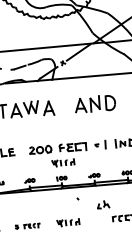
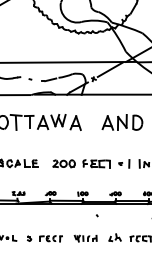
part: (63, 162) -> (85, 178), removed
part: (102, 204) -> (114, 237), moved
part: (27, 226) -> (44, 238), size x1.43

